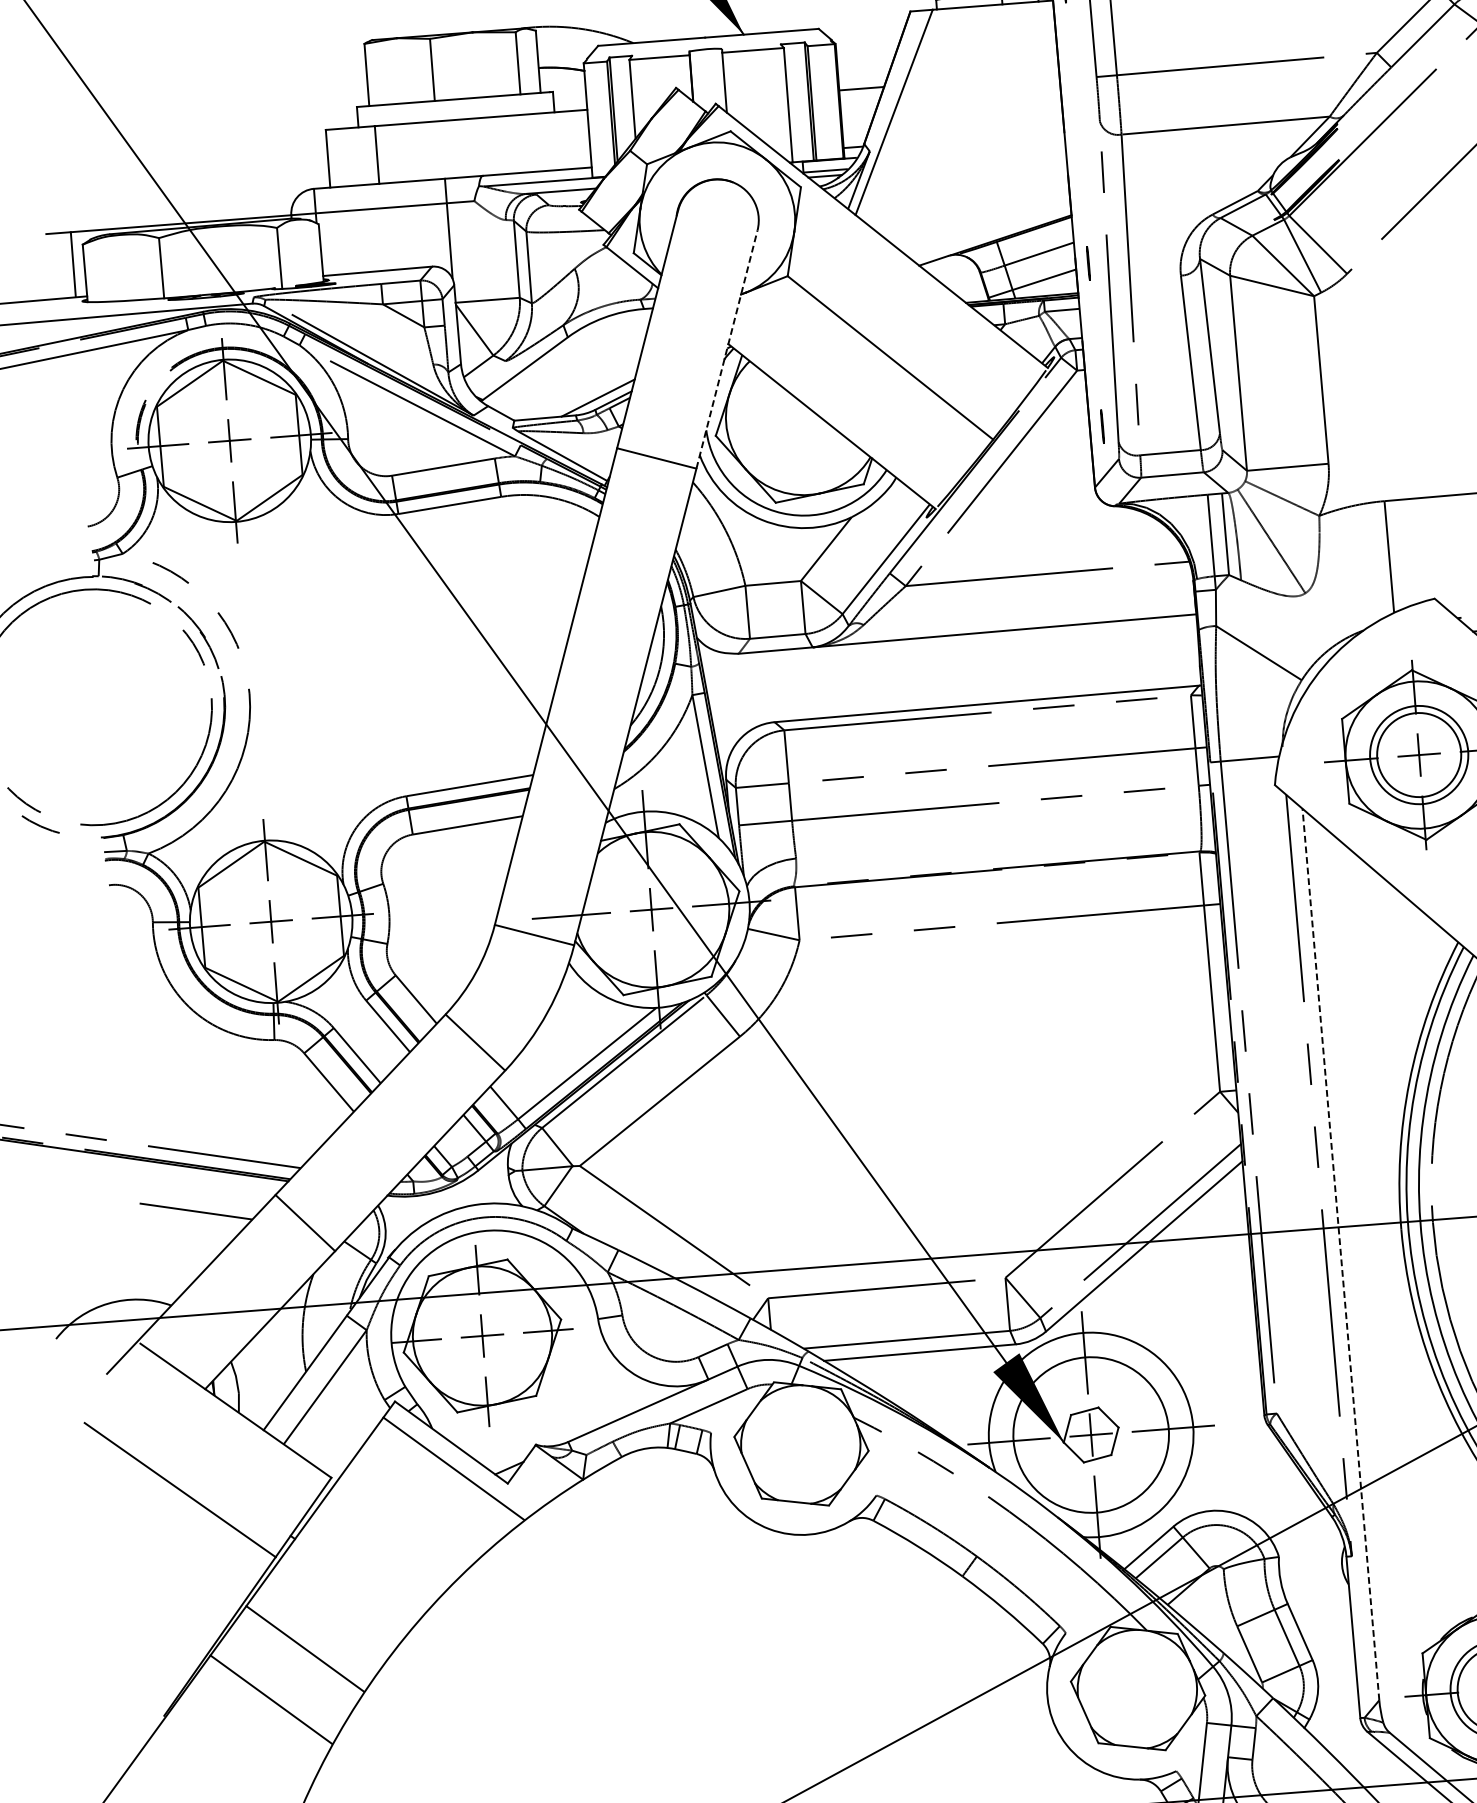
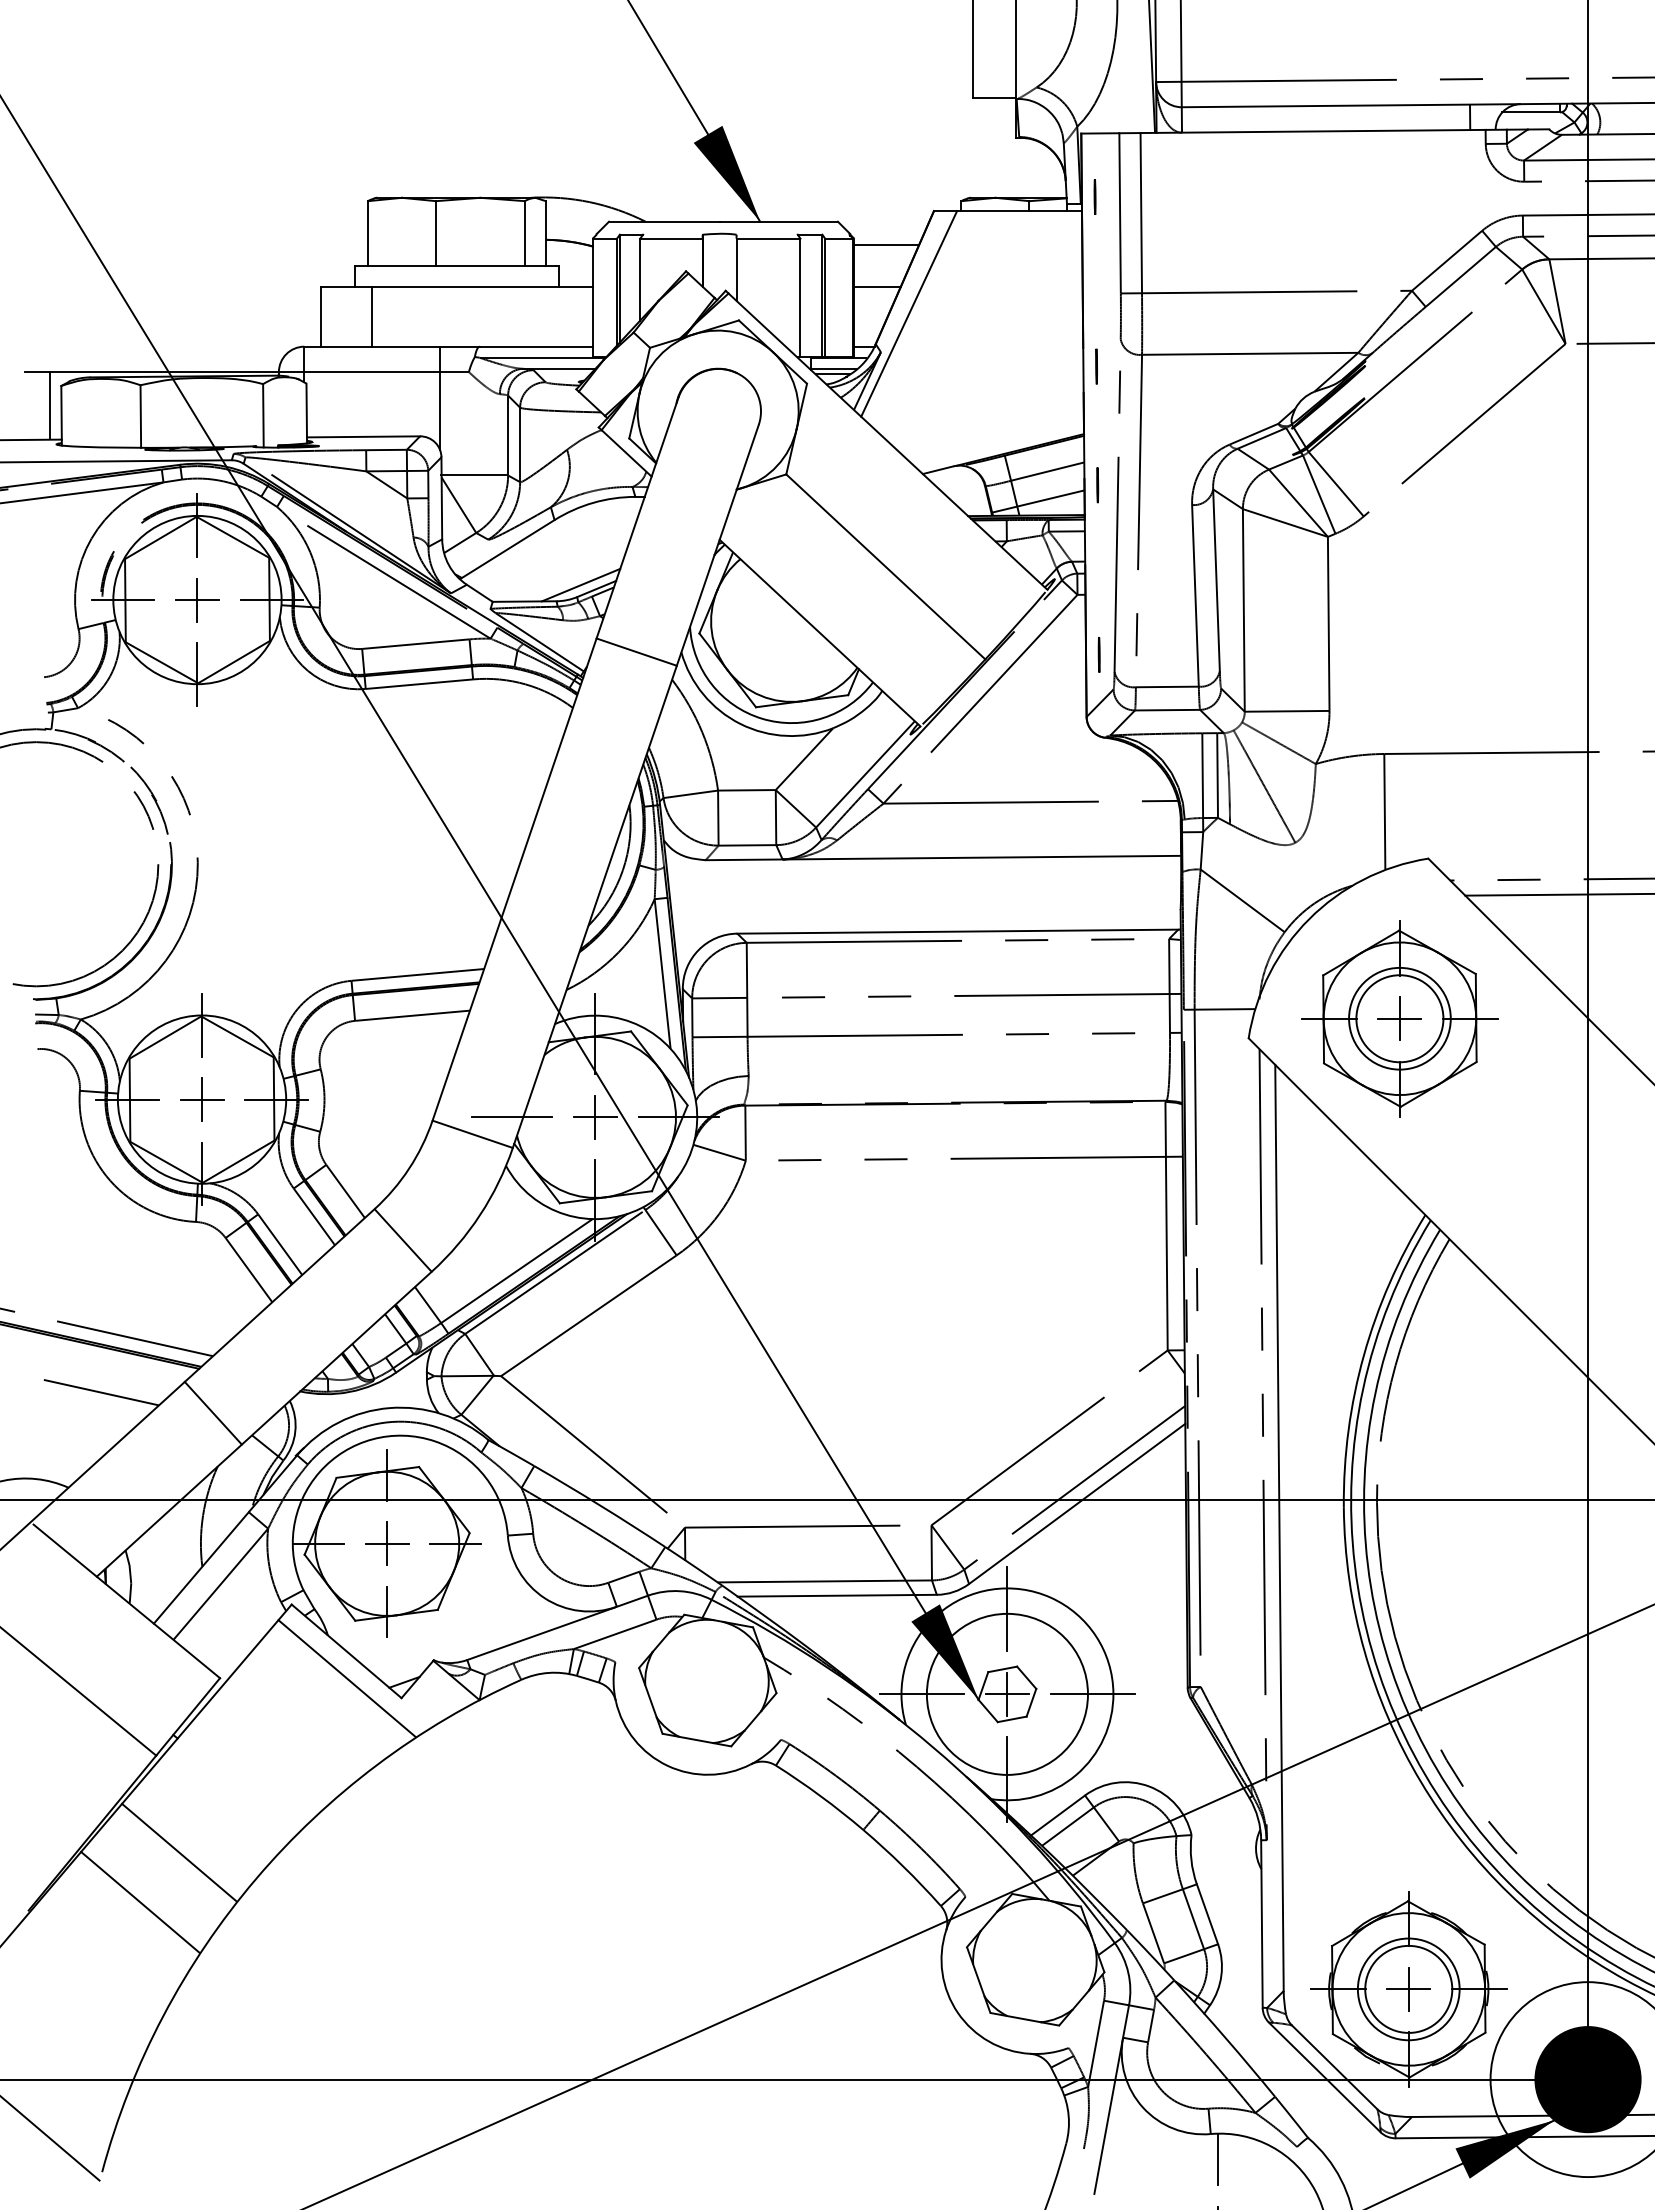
line: (867, 47) -> (886, 244), added
line: (1078, 149) -> (1096, 366), added
line: (726, 348) -> (717, 544), dashed -> solid
line: (1340, 1254) -> (1279, 1527), dashed -> solid

